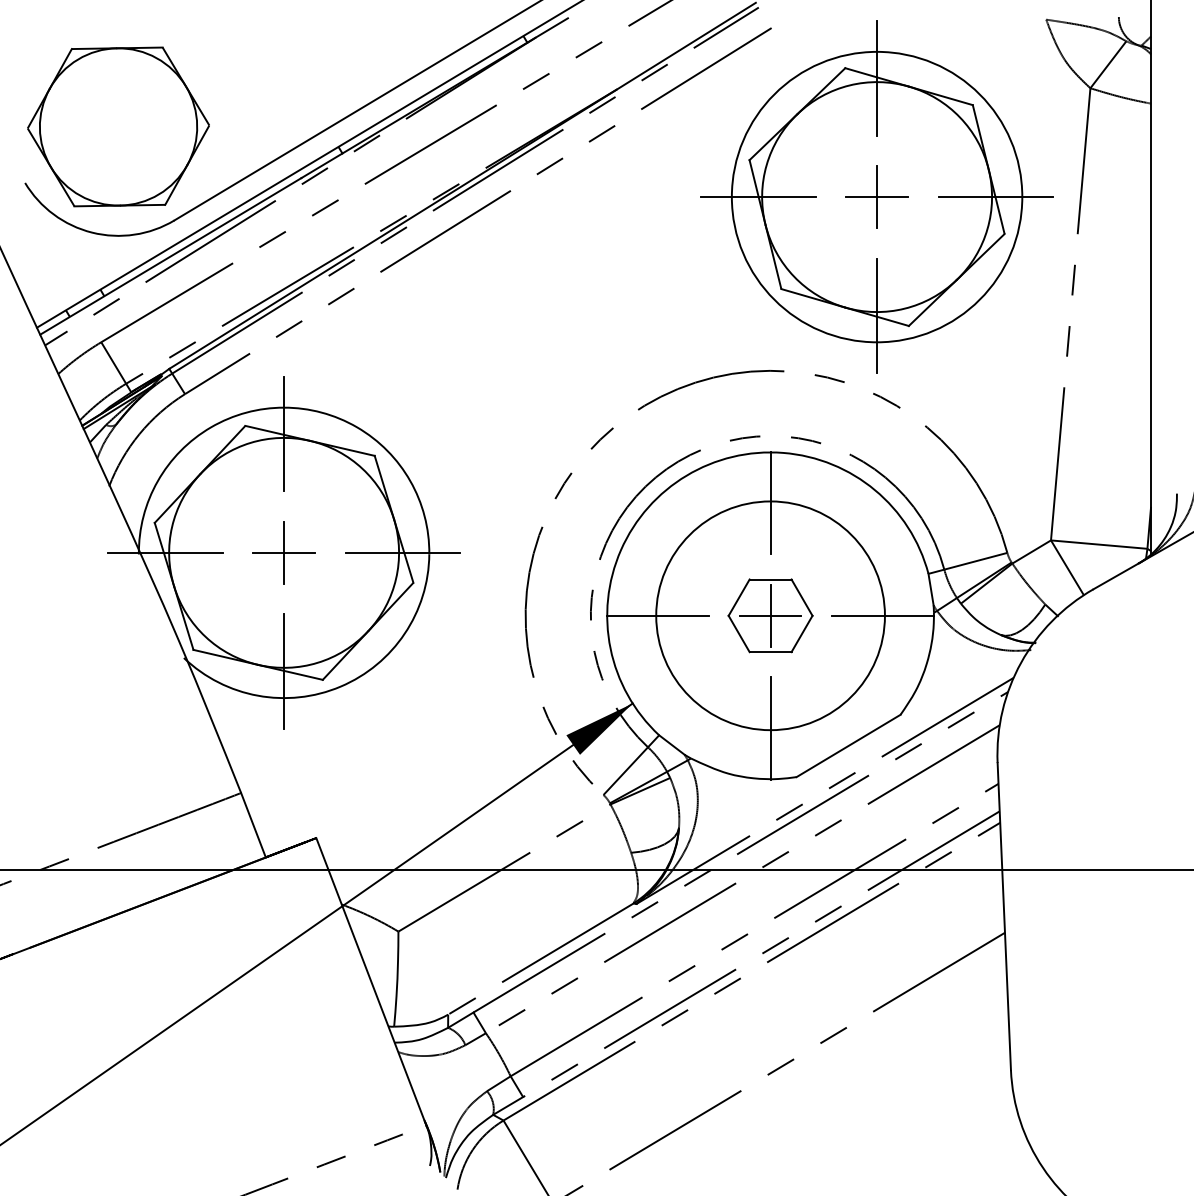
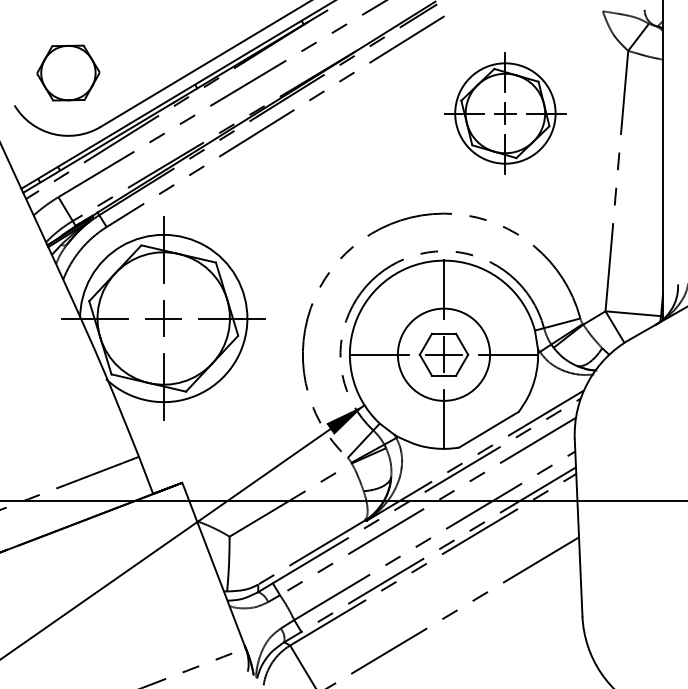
part: (118, 125) -> (68, 72), size x0.6
part: (877, 197) -> (505, 113), size x0.6
circle: (769, 615) -> (443, 354), size x0.7

